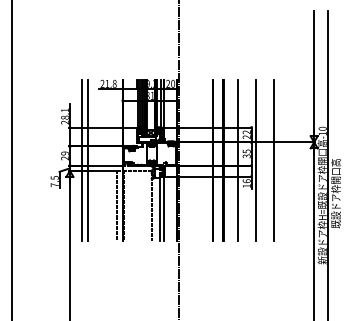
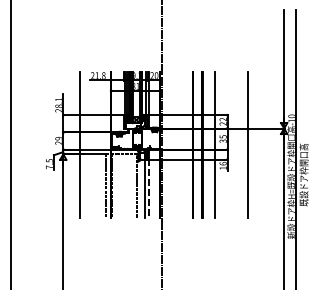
line: (81, 160) -> (73, 145), removed
line: (256, 160) -> (232, 145), removed
line: (164, 209) -> (148, 189), solid -> dashed

